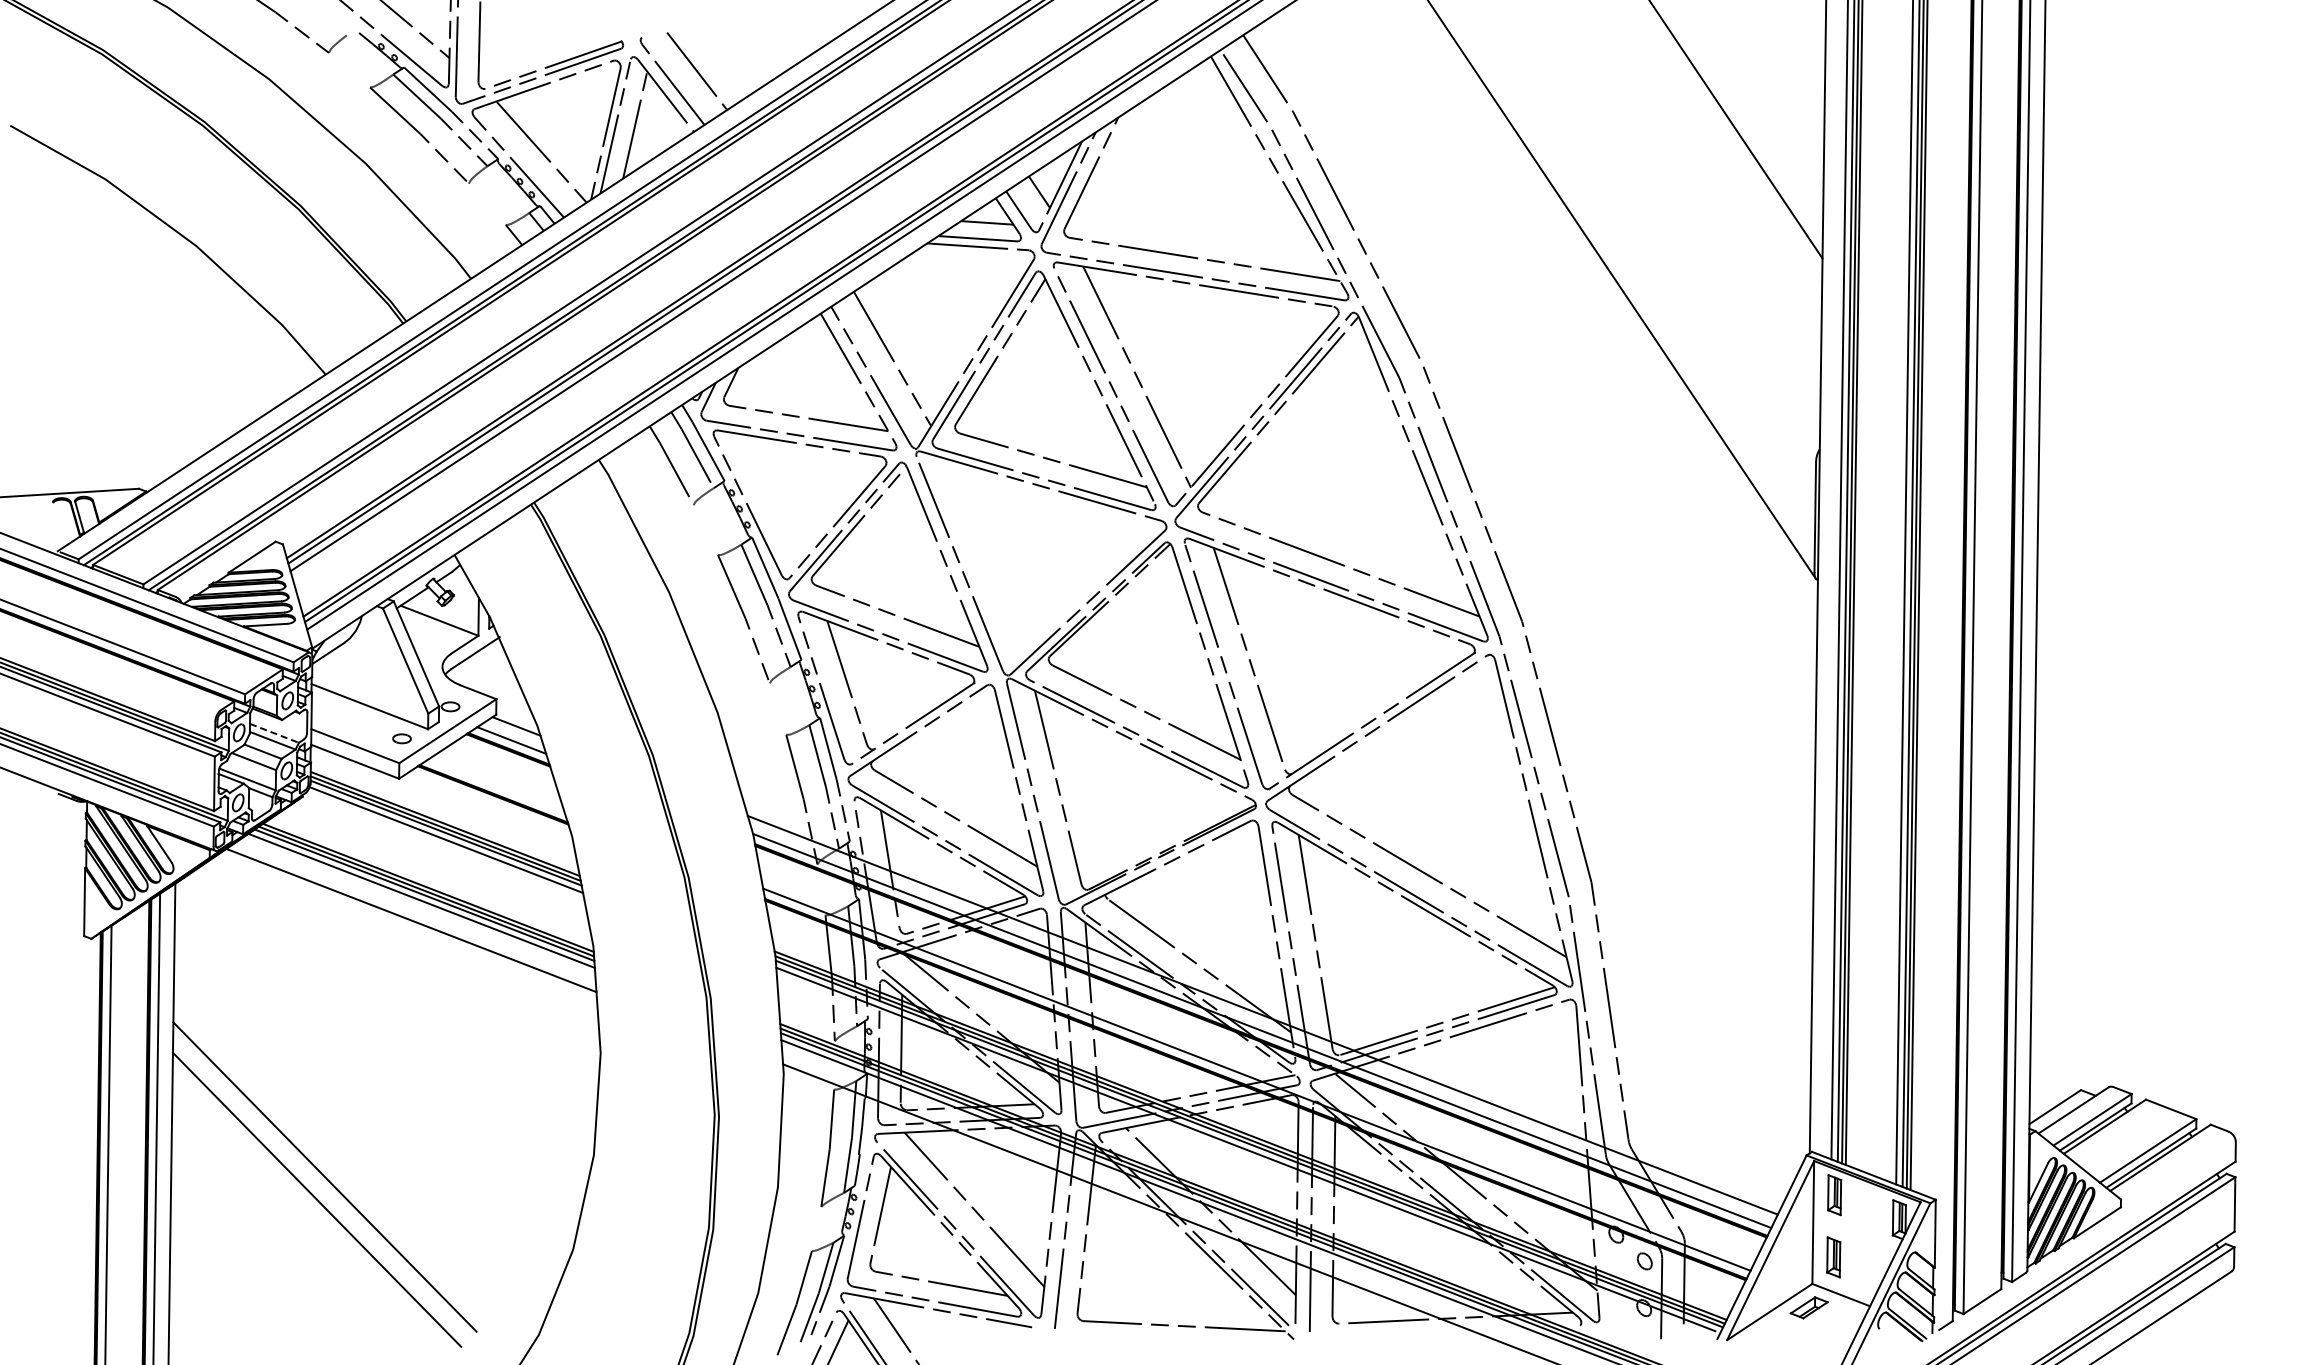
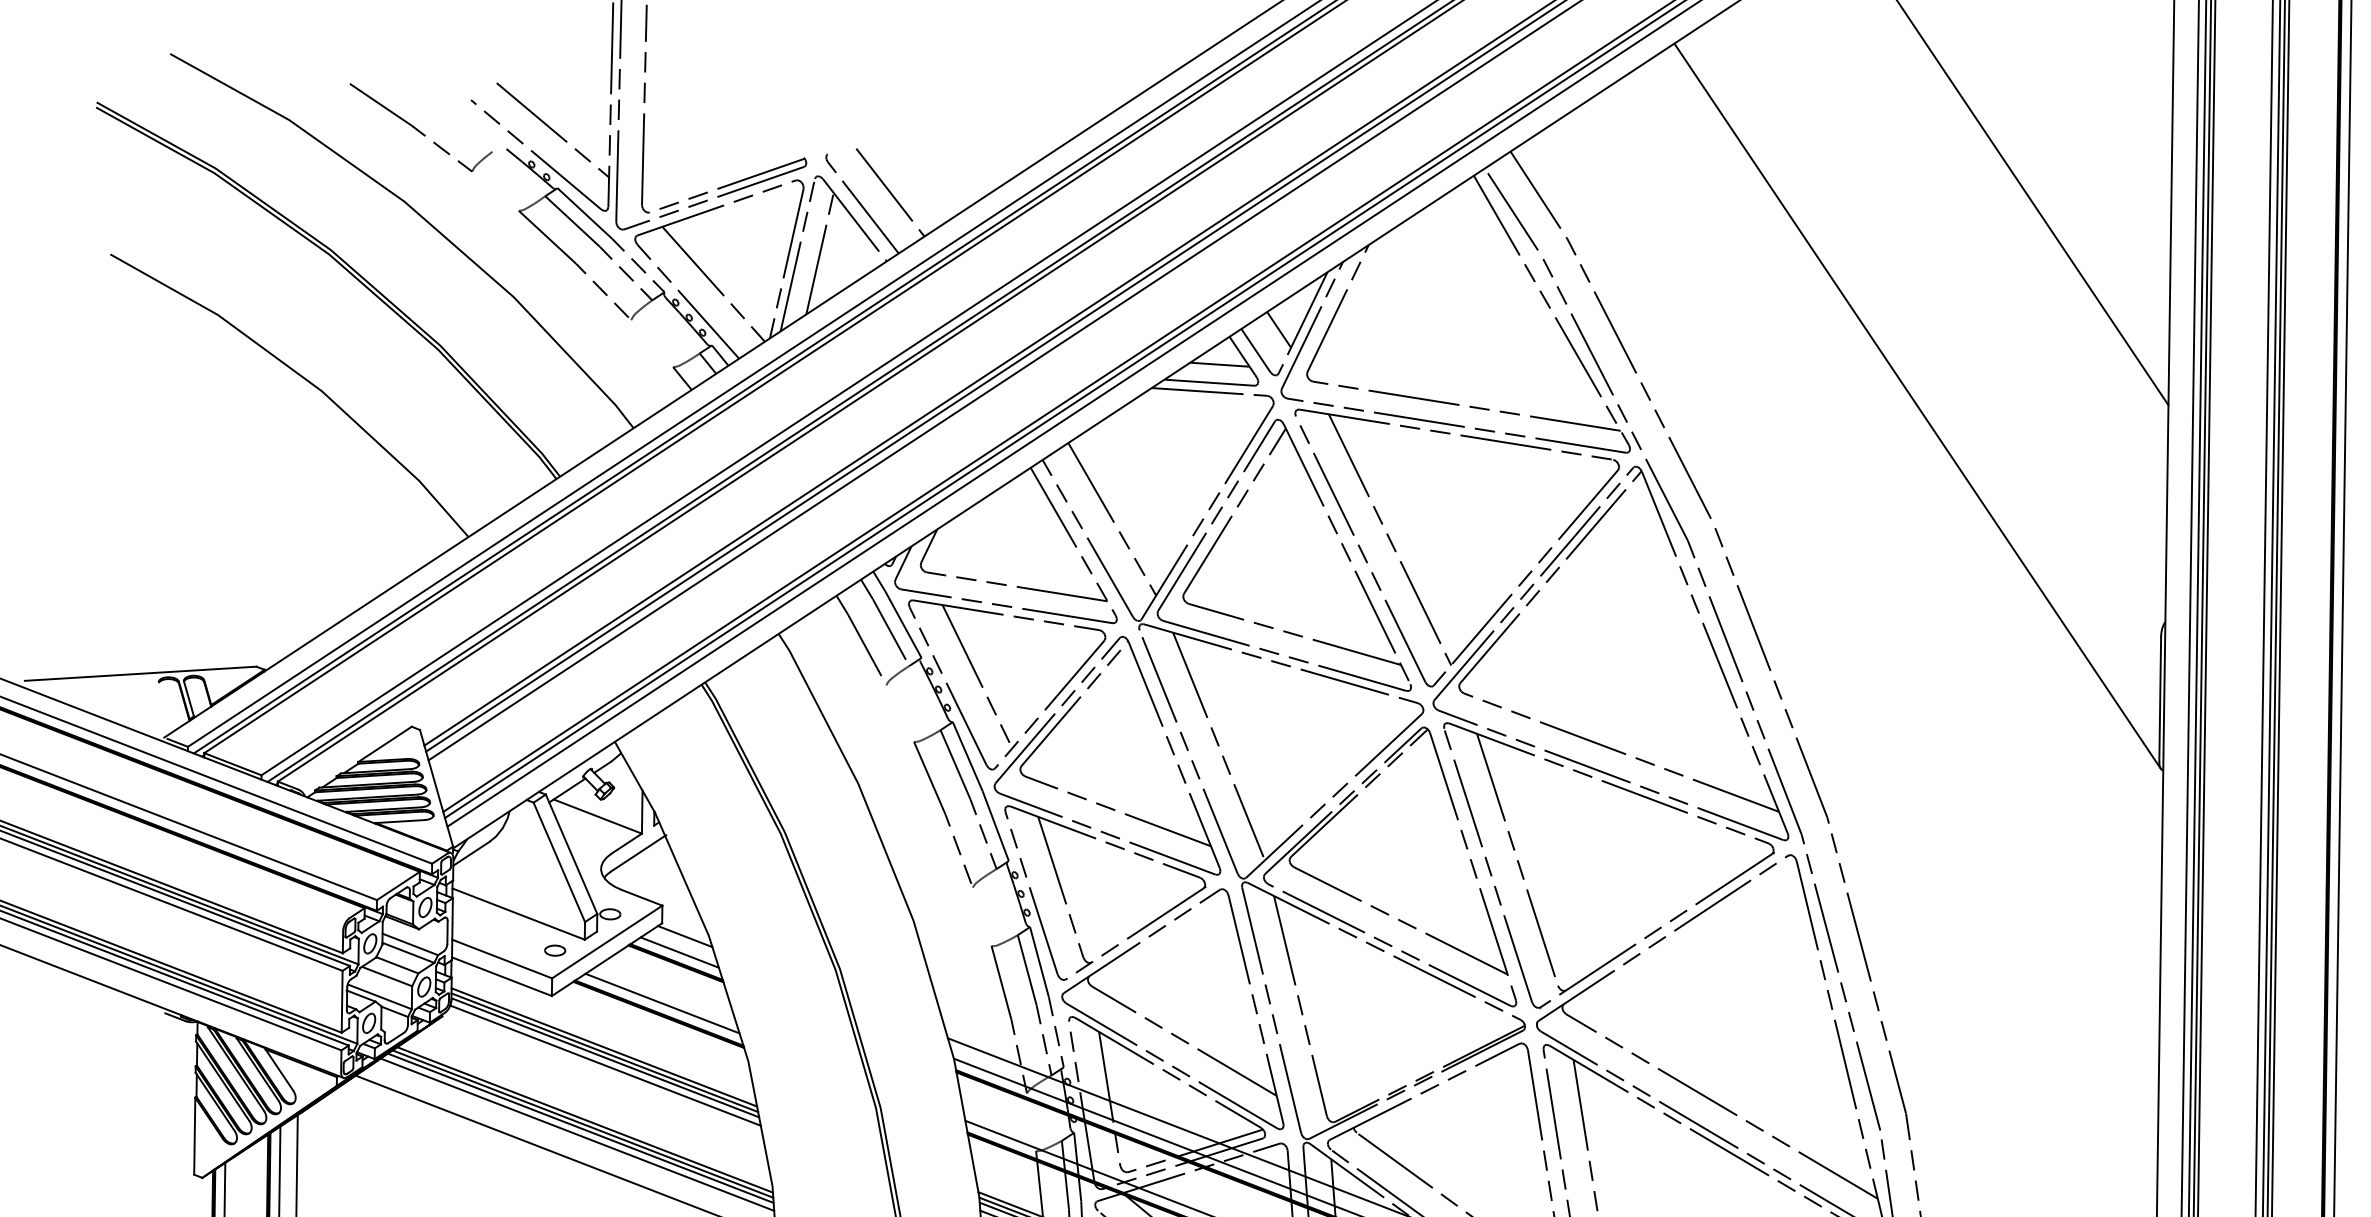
line: (773, 497) -> (977, 676), added
line: (985, 557) -> (1217, 744), added
line: (274, 733) -> (410, 944), dashed -> solid
line: (496, 785) -> (662, 1003), added

